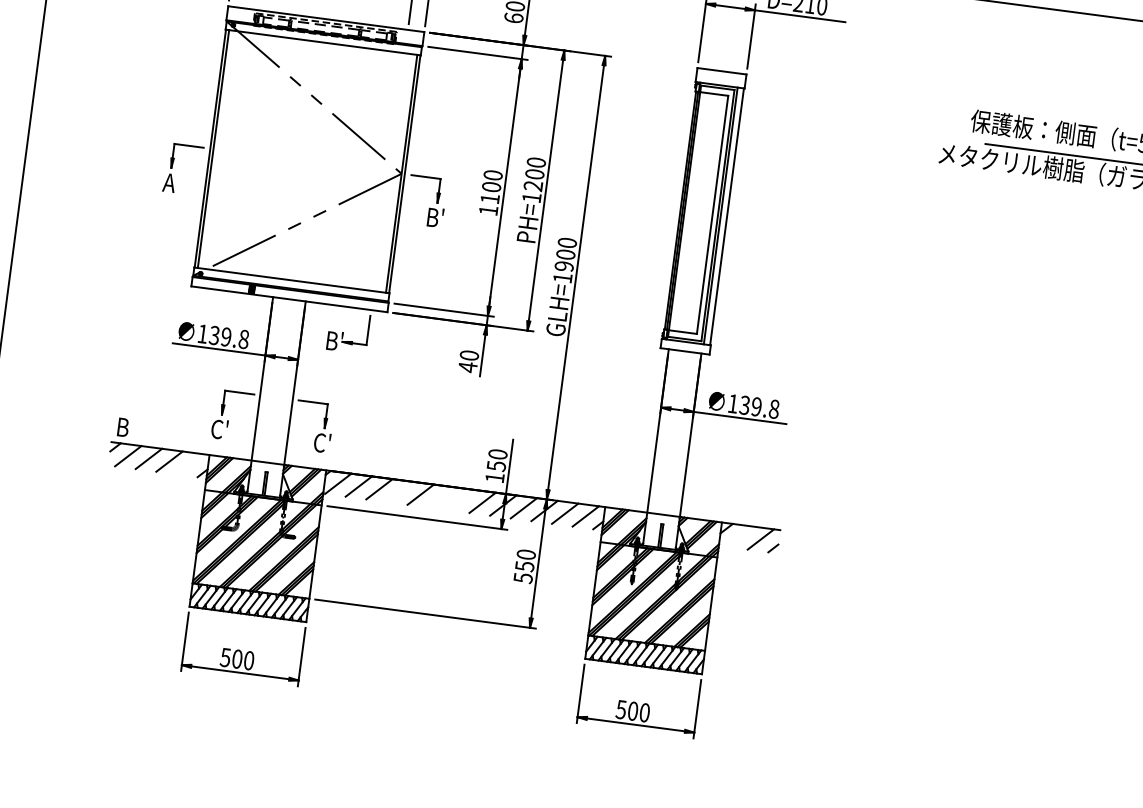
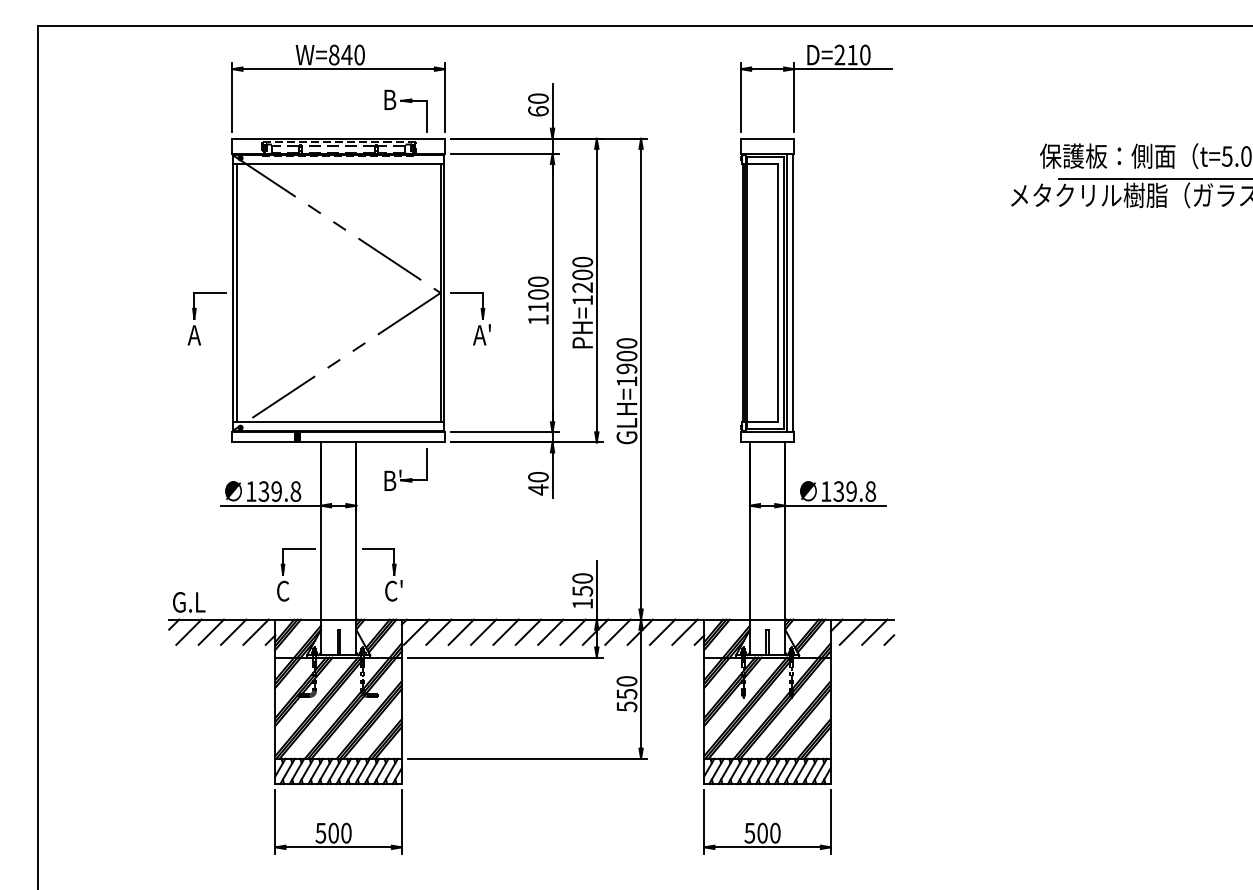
text: (435, 217) -> (482, 334), B' -> A'
text: (132, 428) -> (189, 602), B -> G.L
text: (219, 429) -> (282, 590), C' -> C
line: (189, 463) -> (255, 631), added
line: (400, 491) -> (483, 631), added
line: (441, 496) -> (528, 631), added
line: (461, 499) -> (550, 631), added
line: (740, 536) -> (852, 631), added

